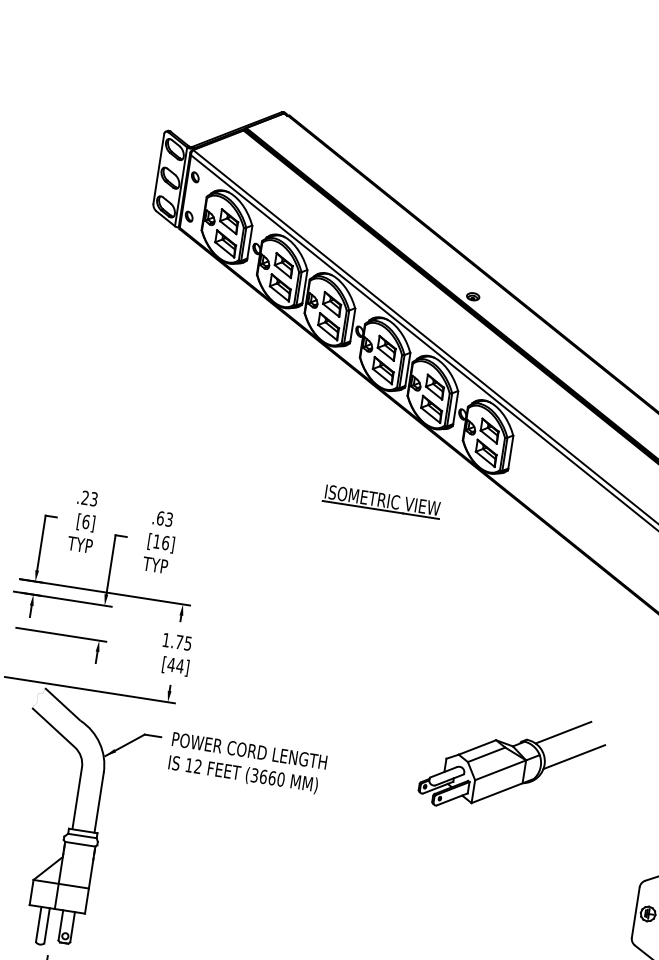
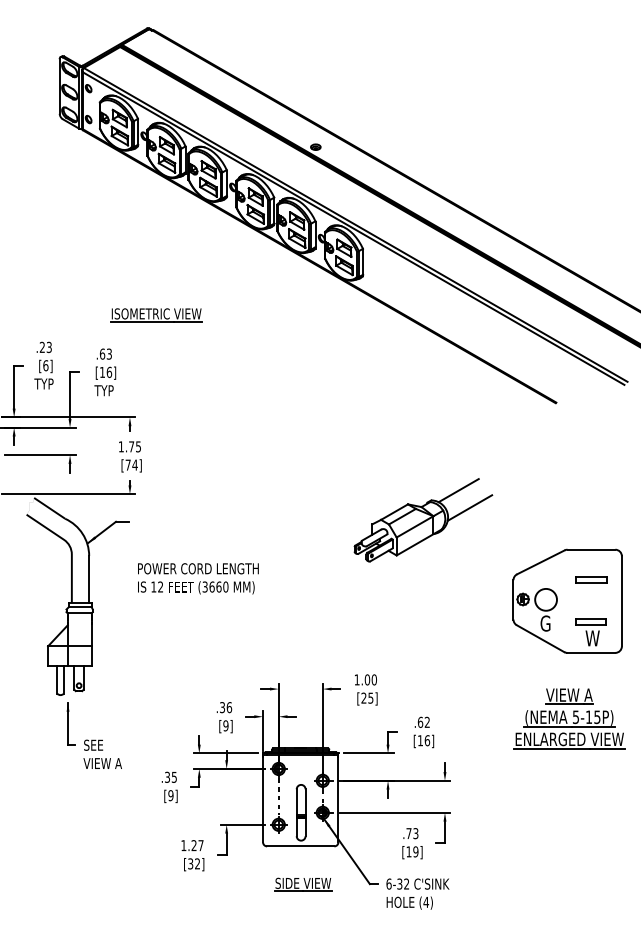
part: (382, 502) -> (156, 315), moved
text: (170, 663) -> (127, 464), [44] -> [74]
text: (247, 763) -> (198, 578), moved
part: (512, 763) -> (423, 520), moved

